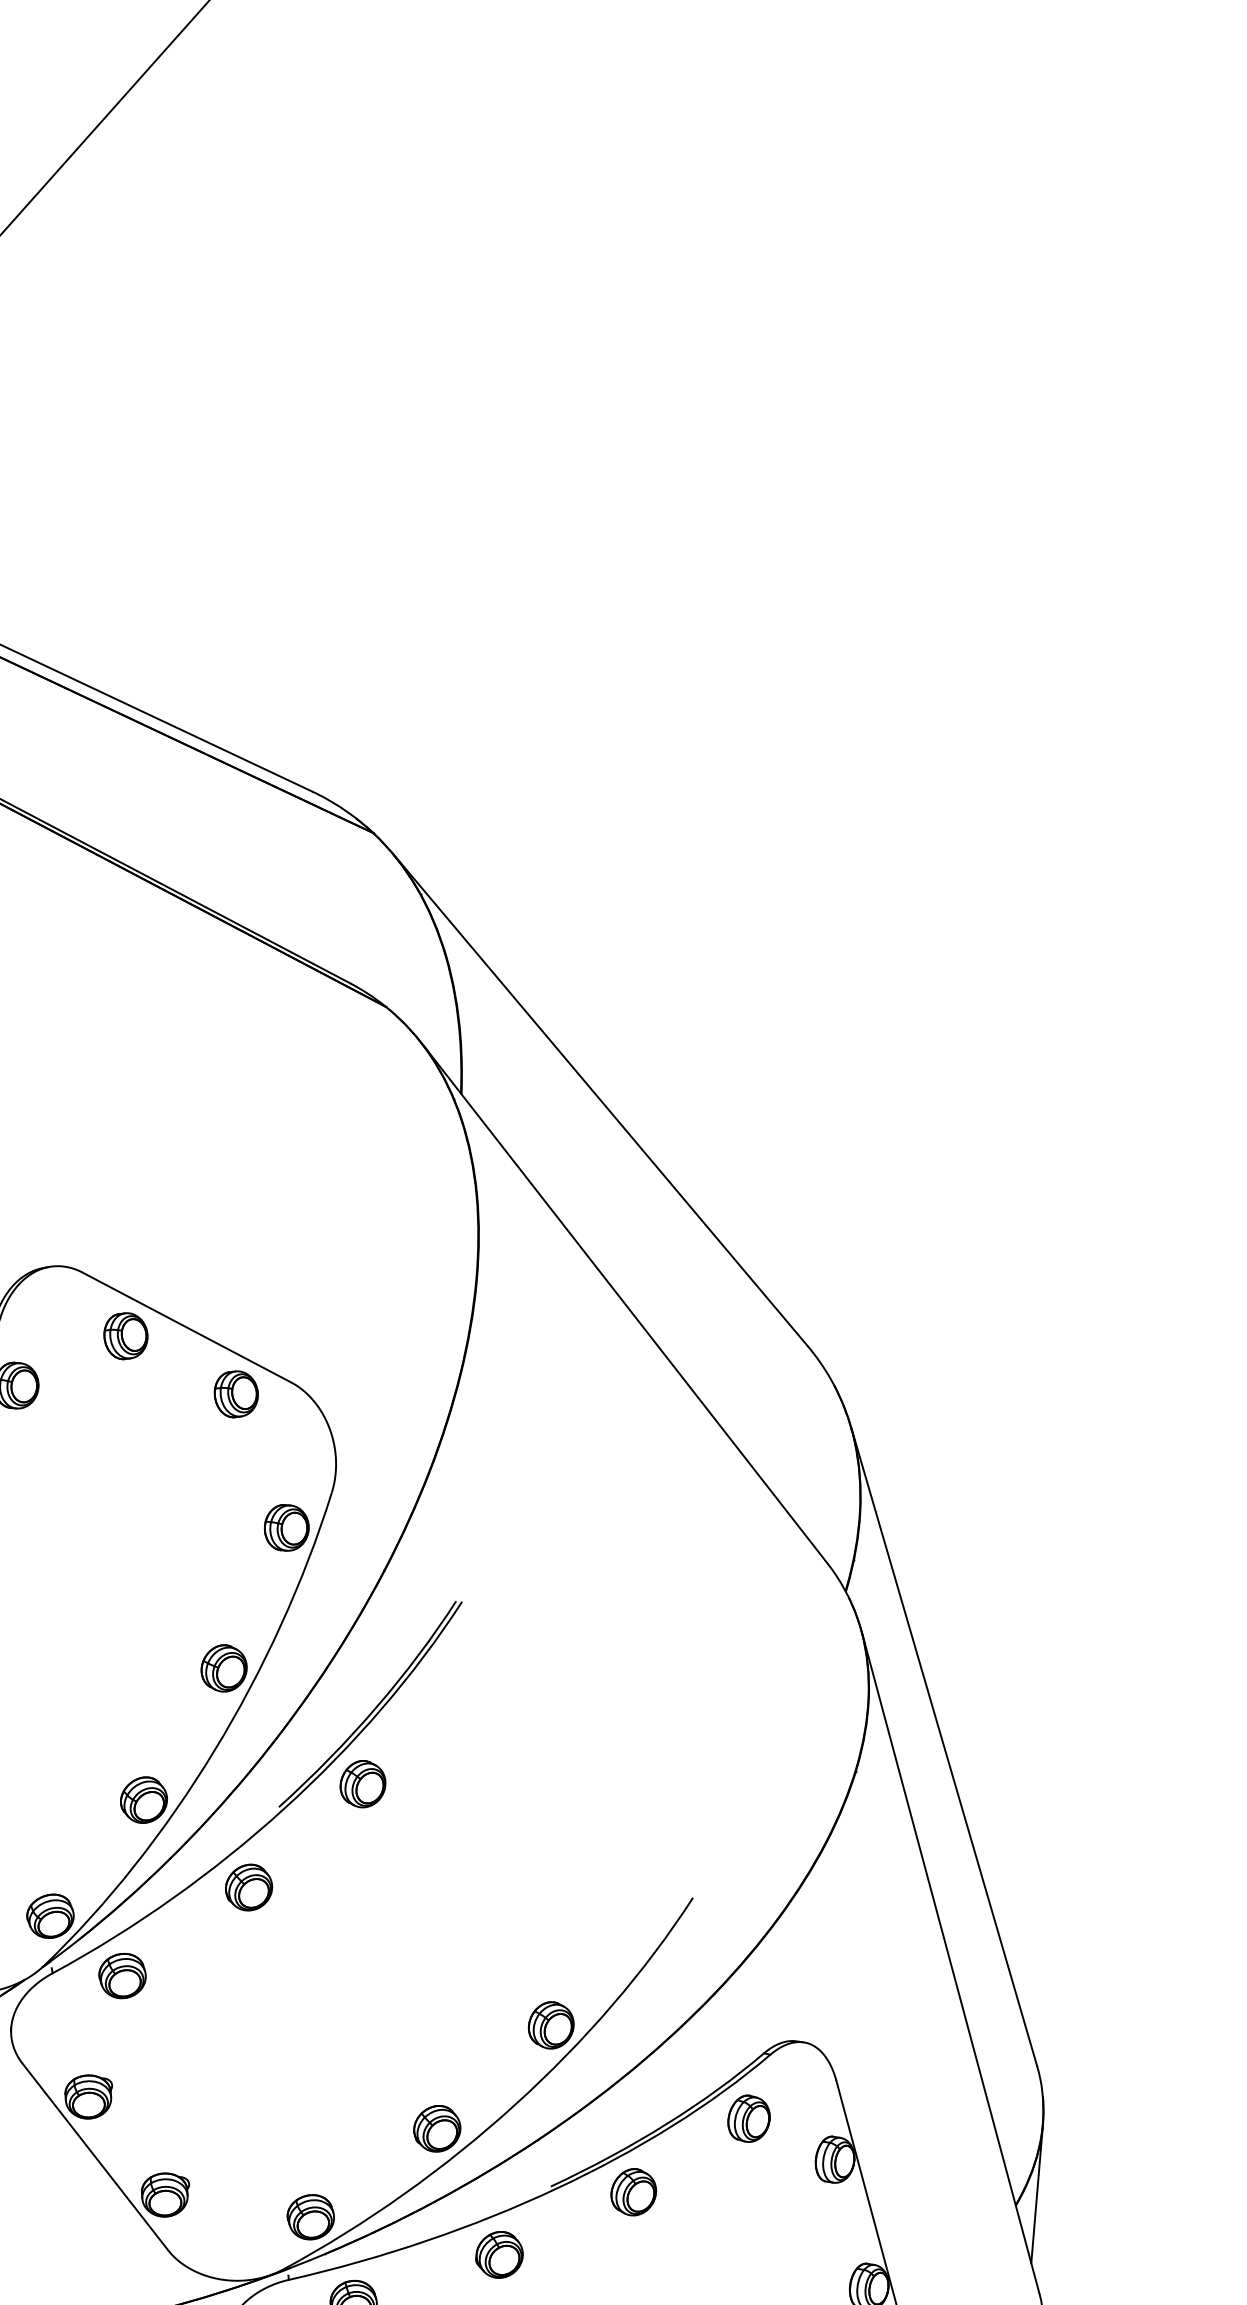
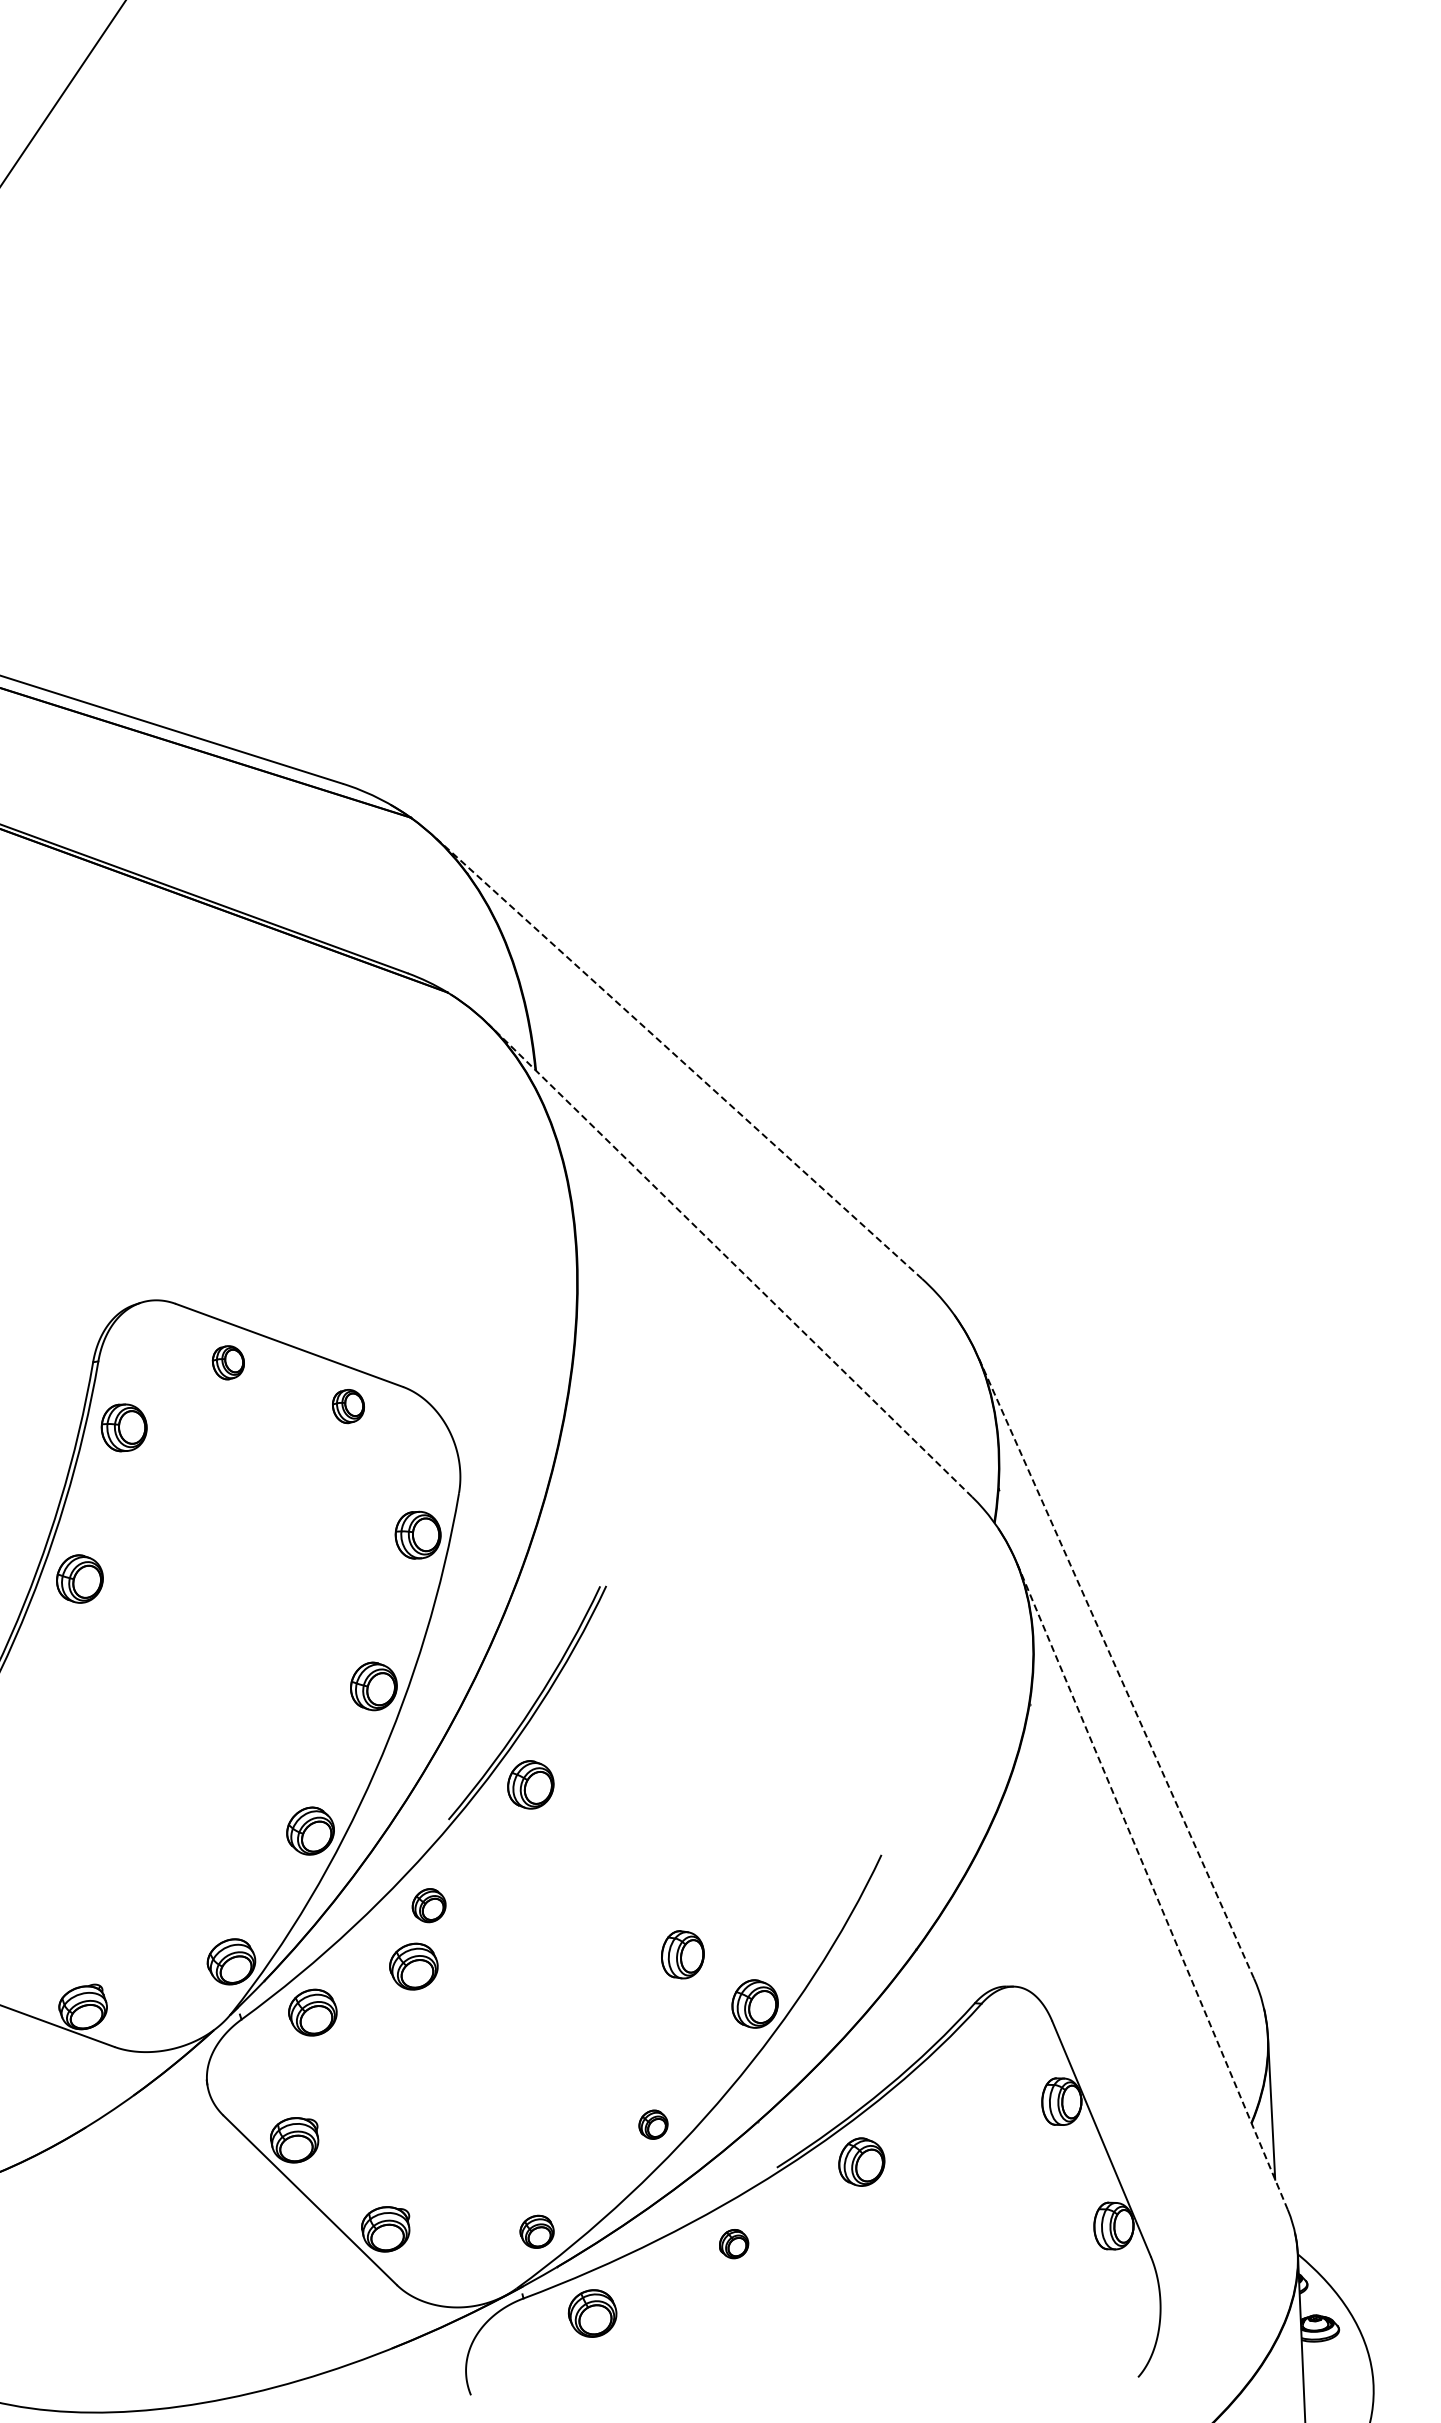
line: (600, 1098) -> (677, 1056), solid -> dashed
line: (623, 1303) -> (729, 1260), solid -> dashed
part: (125, 1336) -> (228, 1362), size x0.7
part: (236, 1394) -> (348, 1406), size x0.7
line: (943, 1747) -> (1115, 1667), solid -> dashed
part: (248, 1887) -> (428, 1905), size x0.7
part: (225, 1944) -> (413, 1966), added
line: (950, 1963) -> (1152, 1886), solid -> dashed
part: (748, 2118) -> (682, 1954), moved
part: (437, 2128) -> (653, 2124), size x0.6
part: (310, 2216) -> (536, 2231), size x0.7
part: (499, 2254) -> (733, 2243), size x0.6

